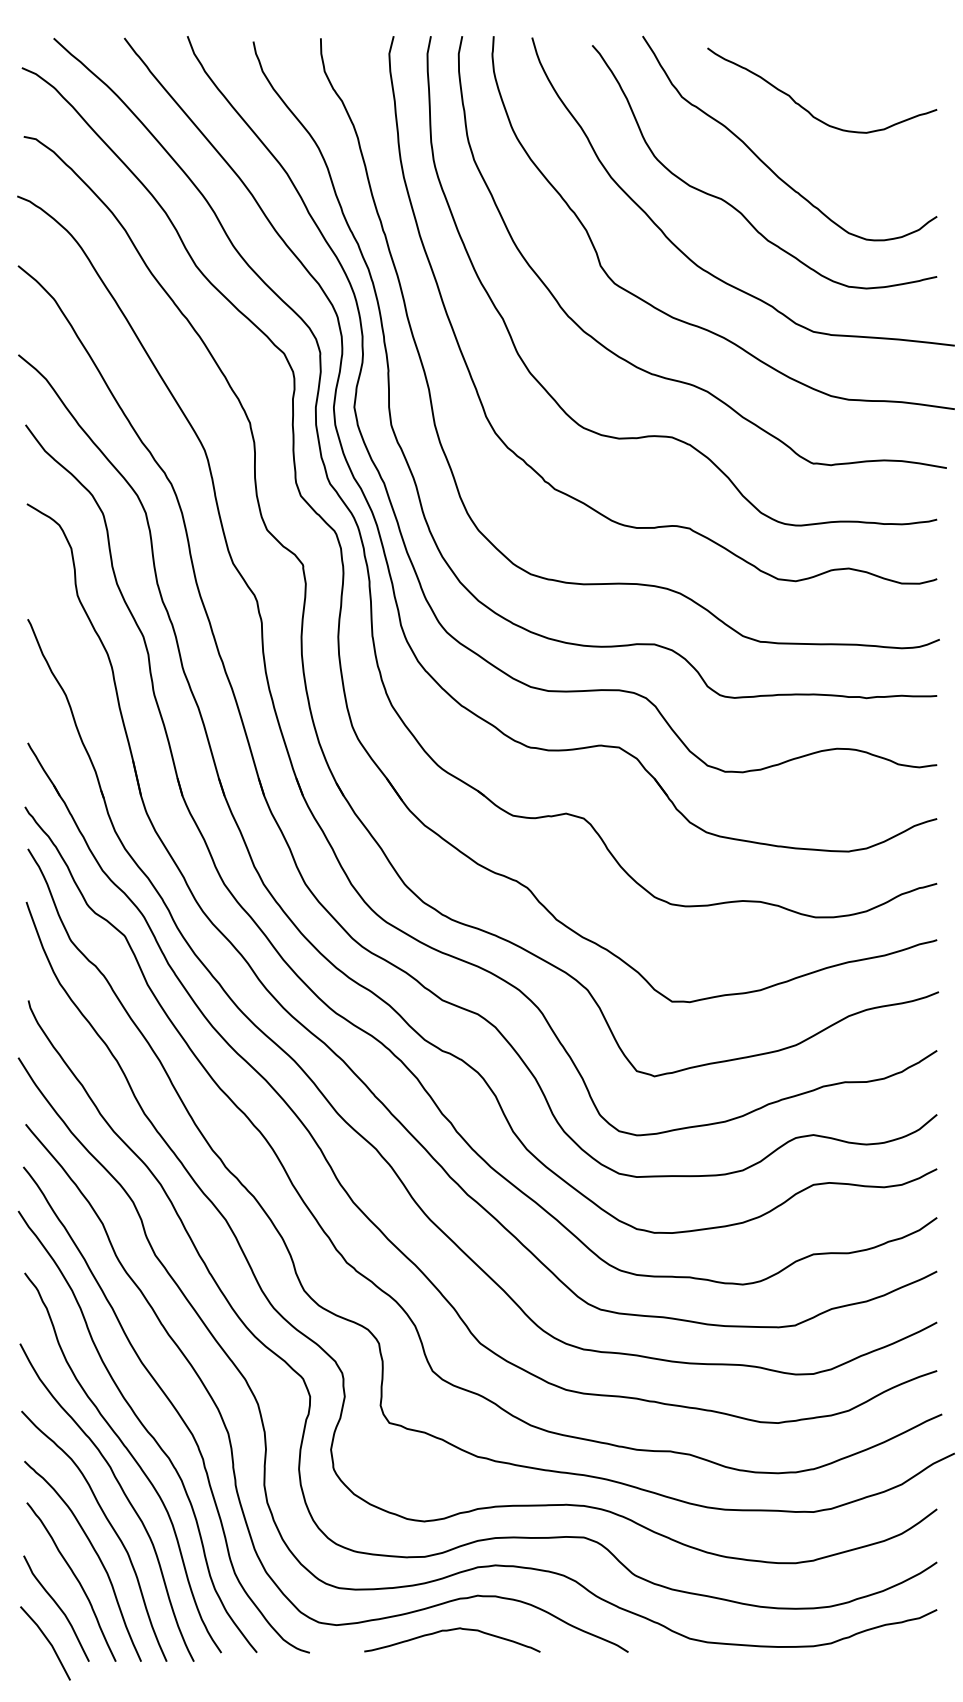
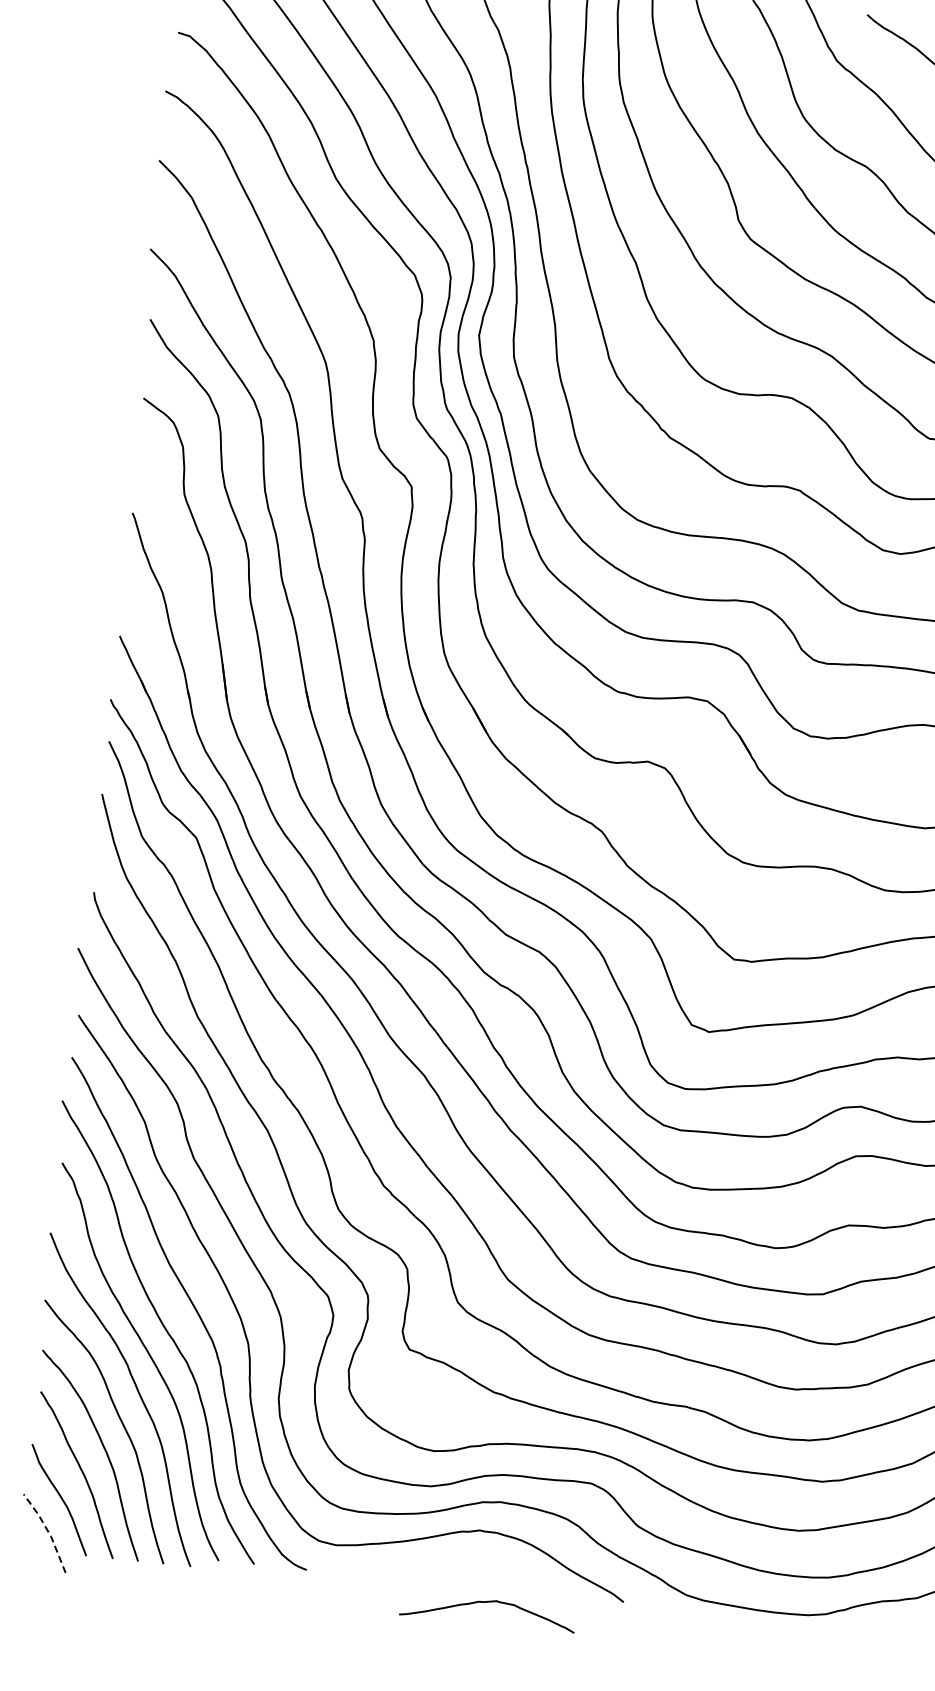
curve: (448, 1631) -> (484, 1603), moved
line: (48, 1641) -> (47, 1531), solid -> dashed

